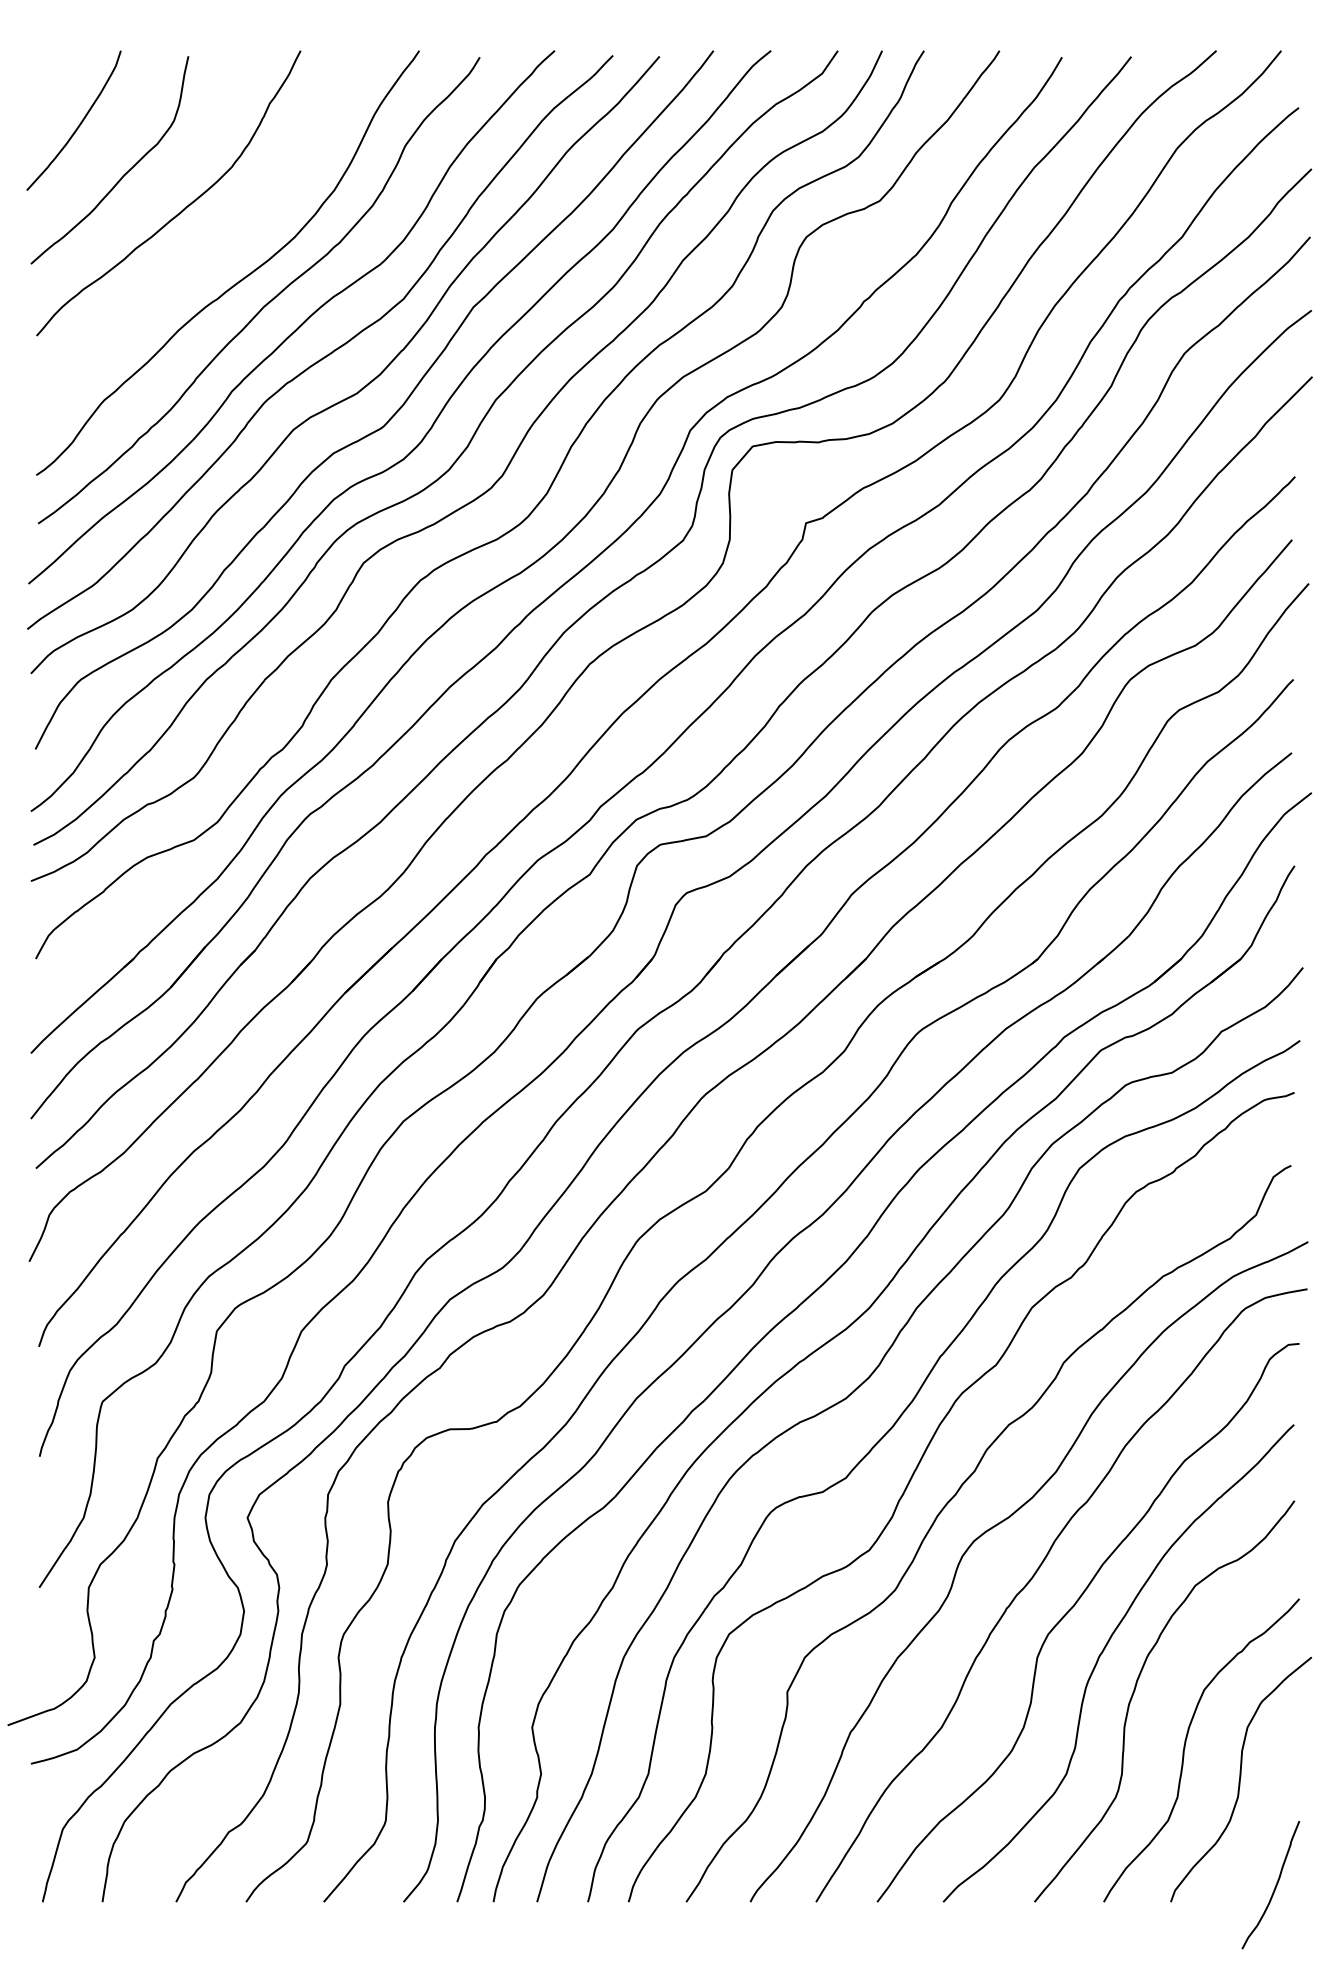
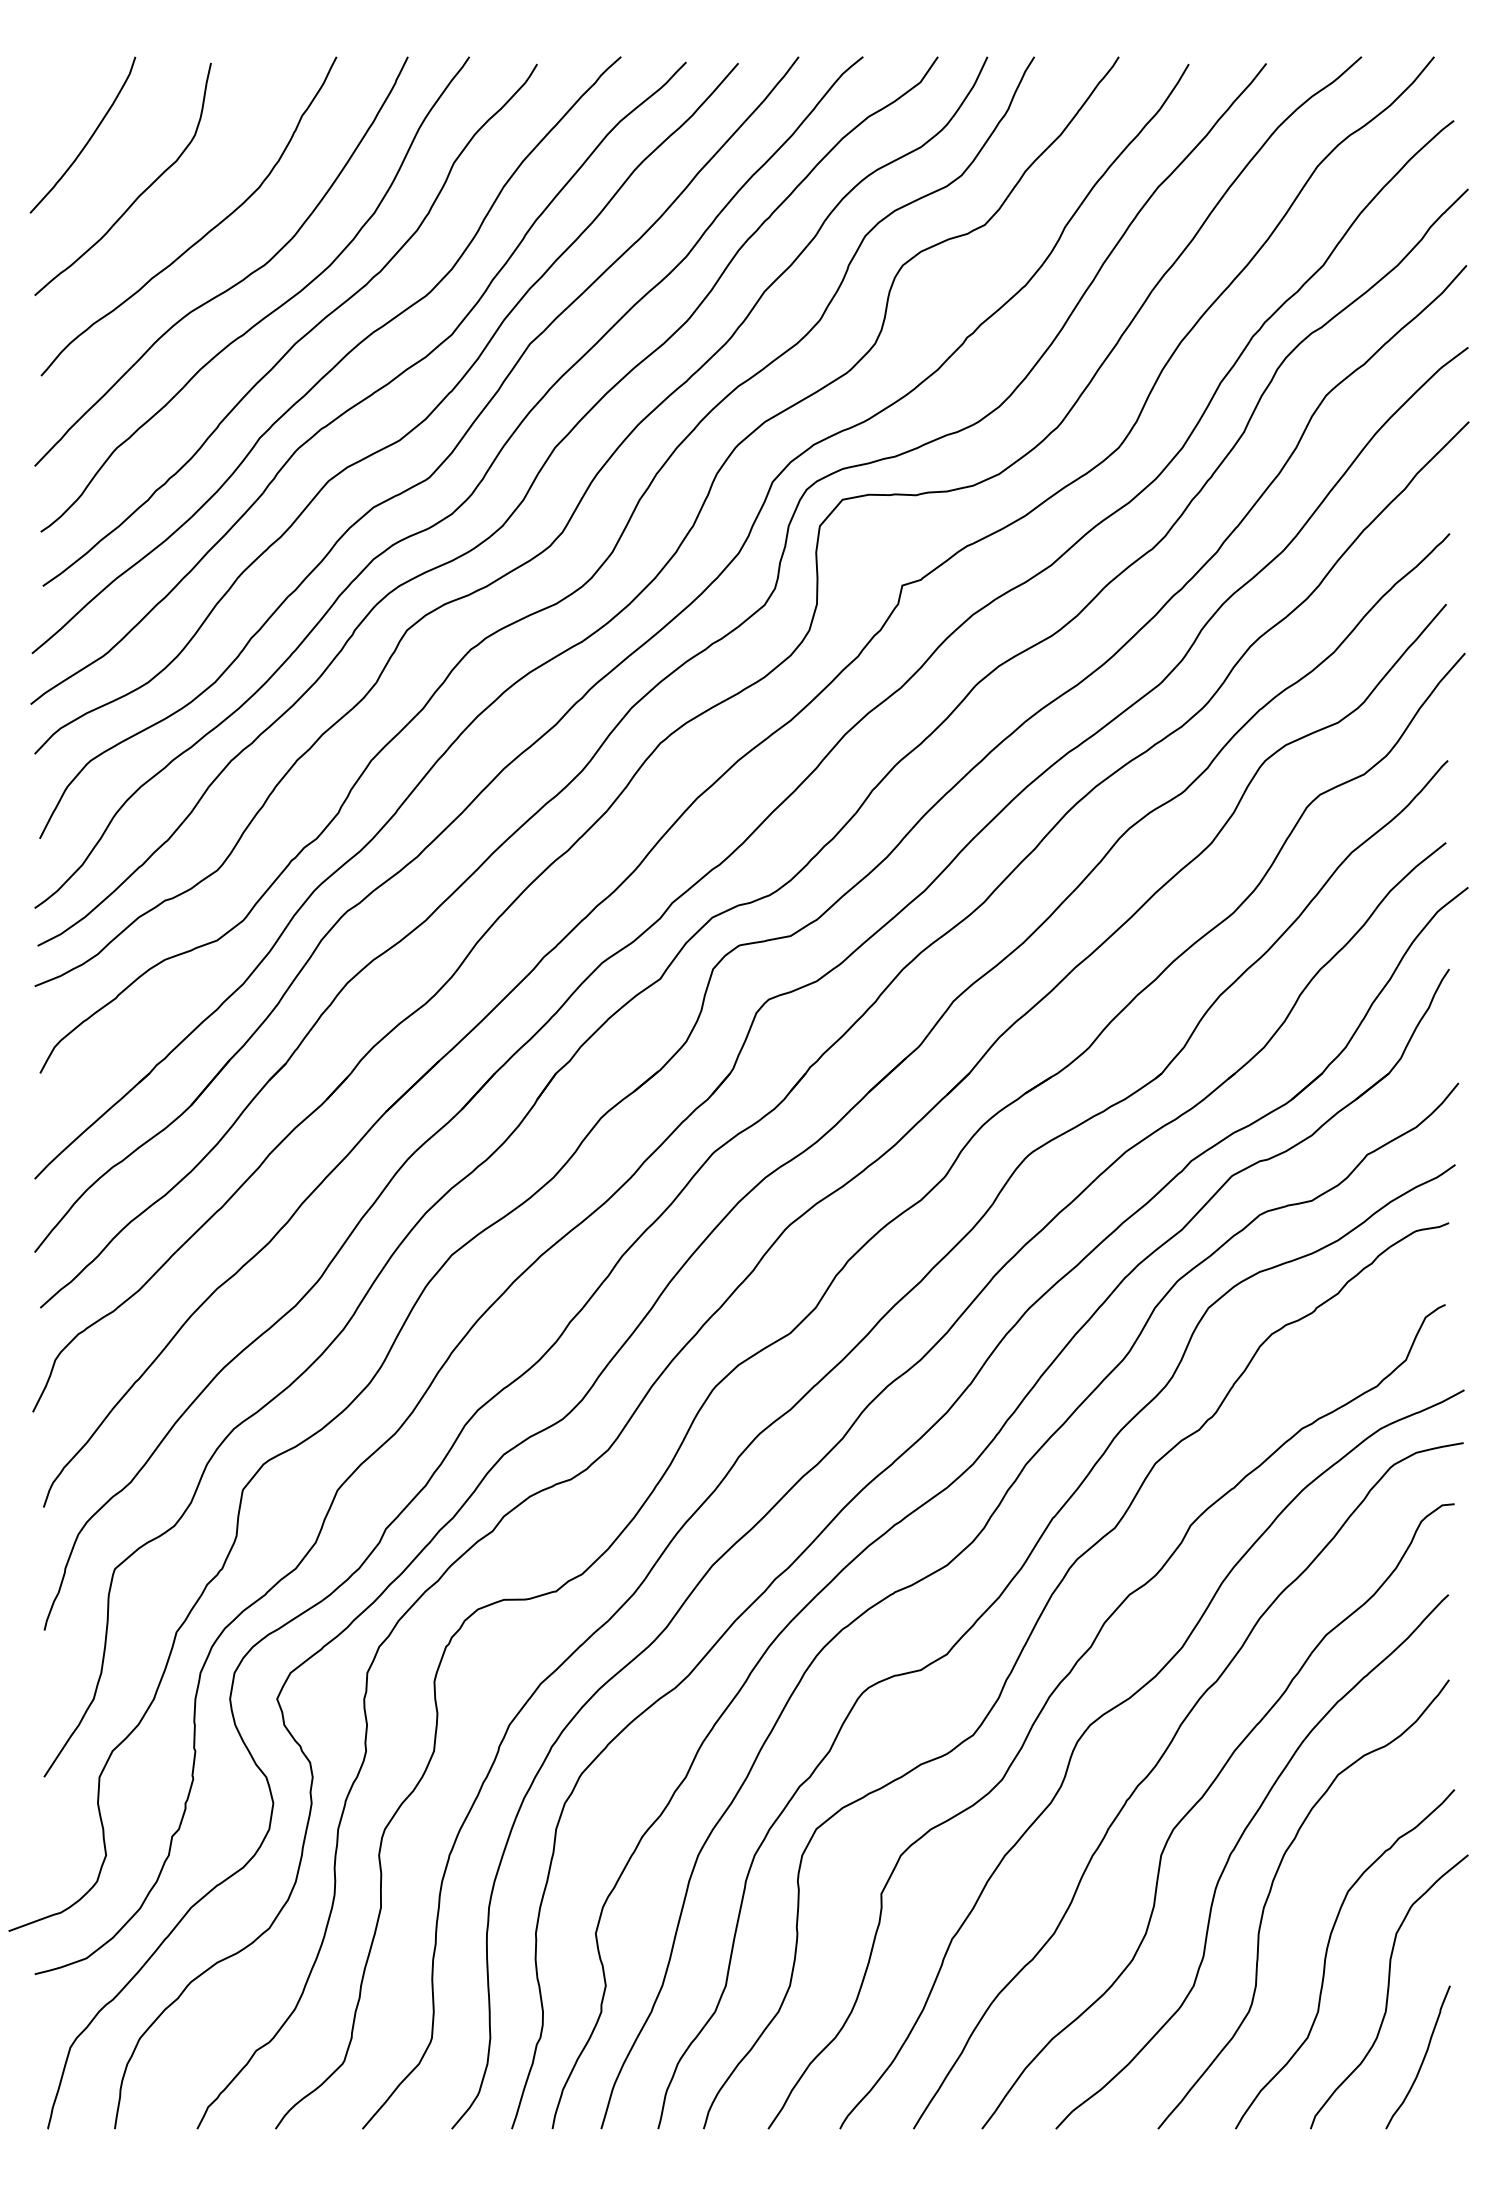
curve: (211, 252) -> (236, 282), added
curve: (1274, 1887) -> (1422, 2060), moved

